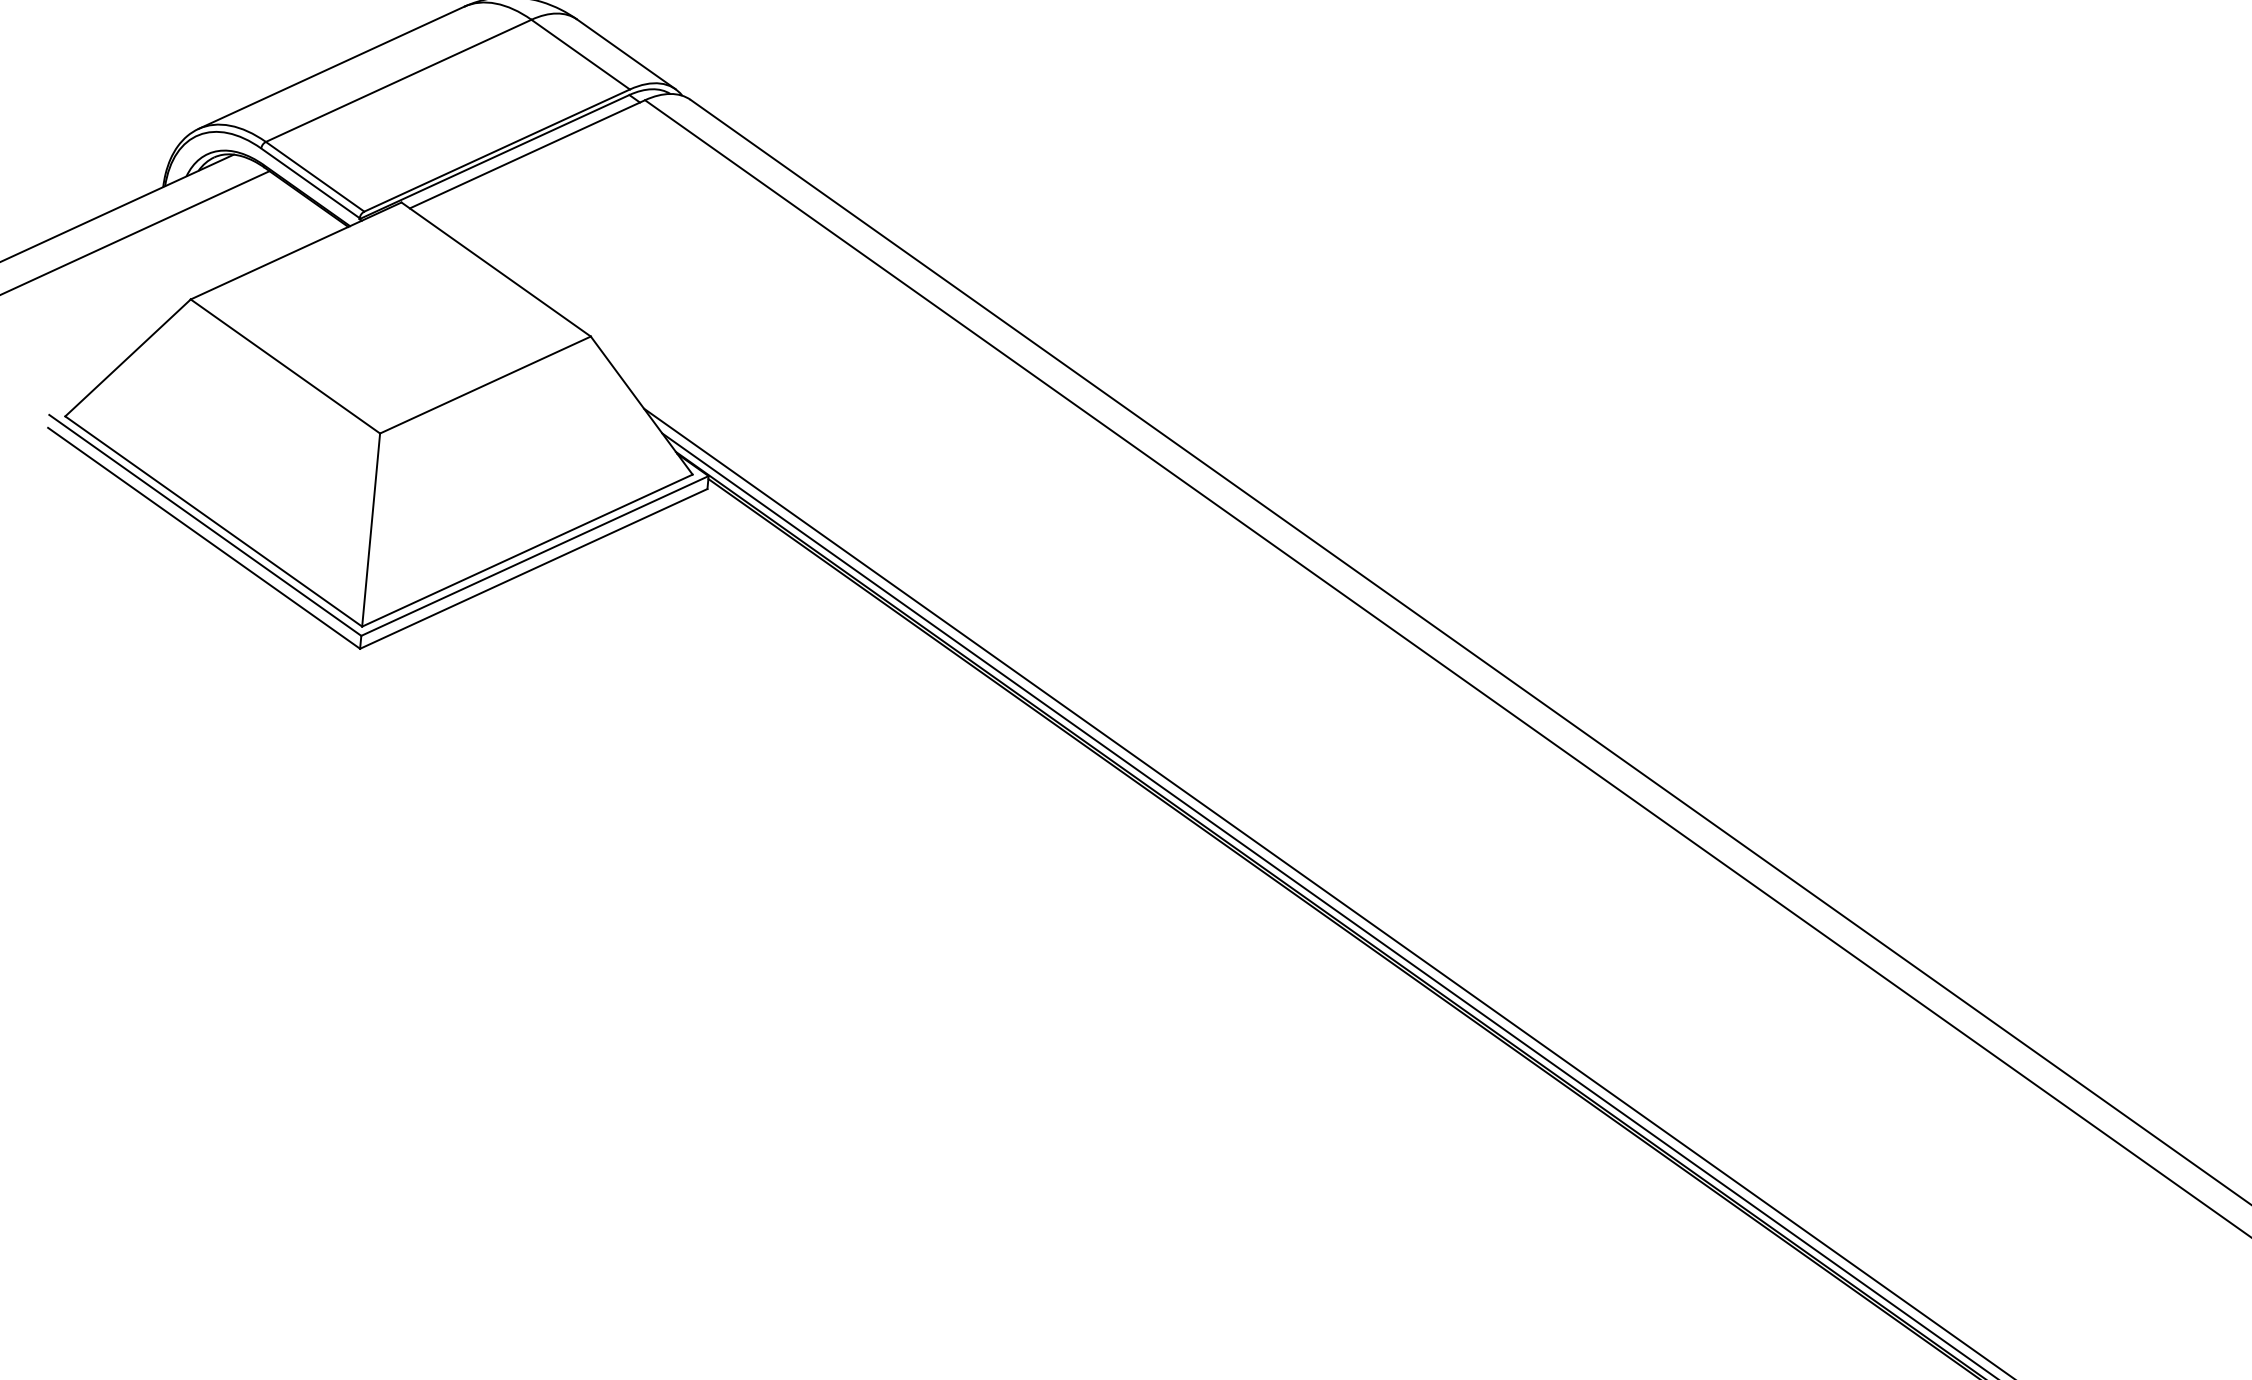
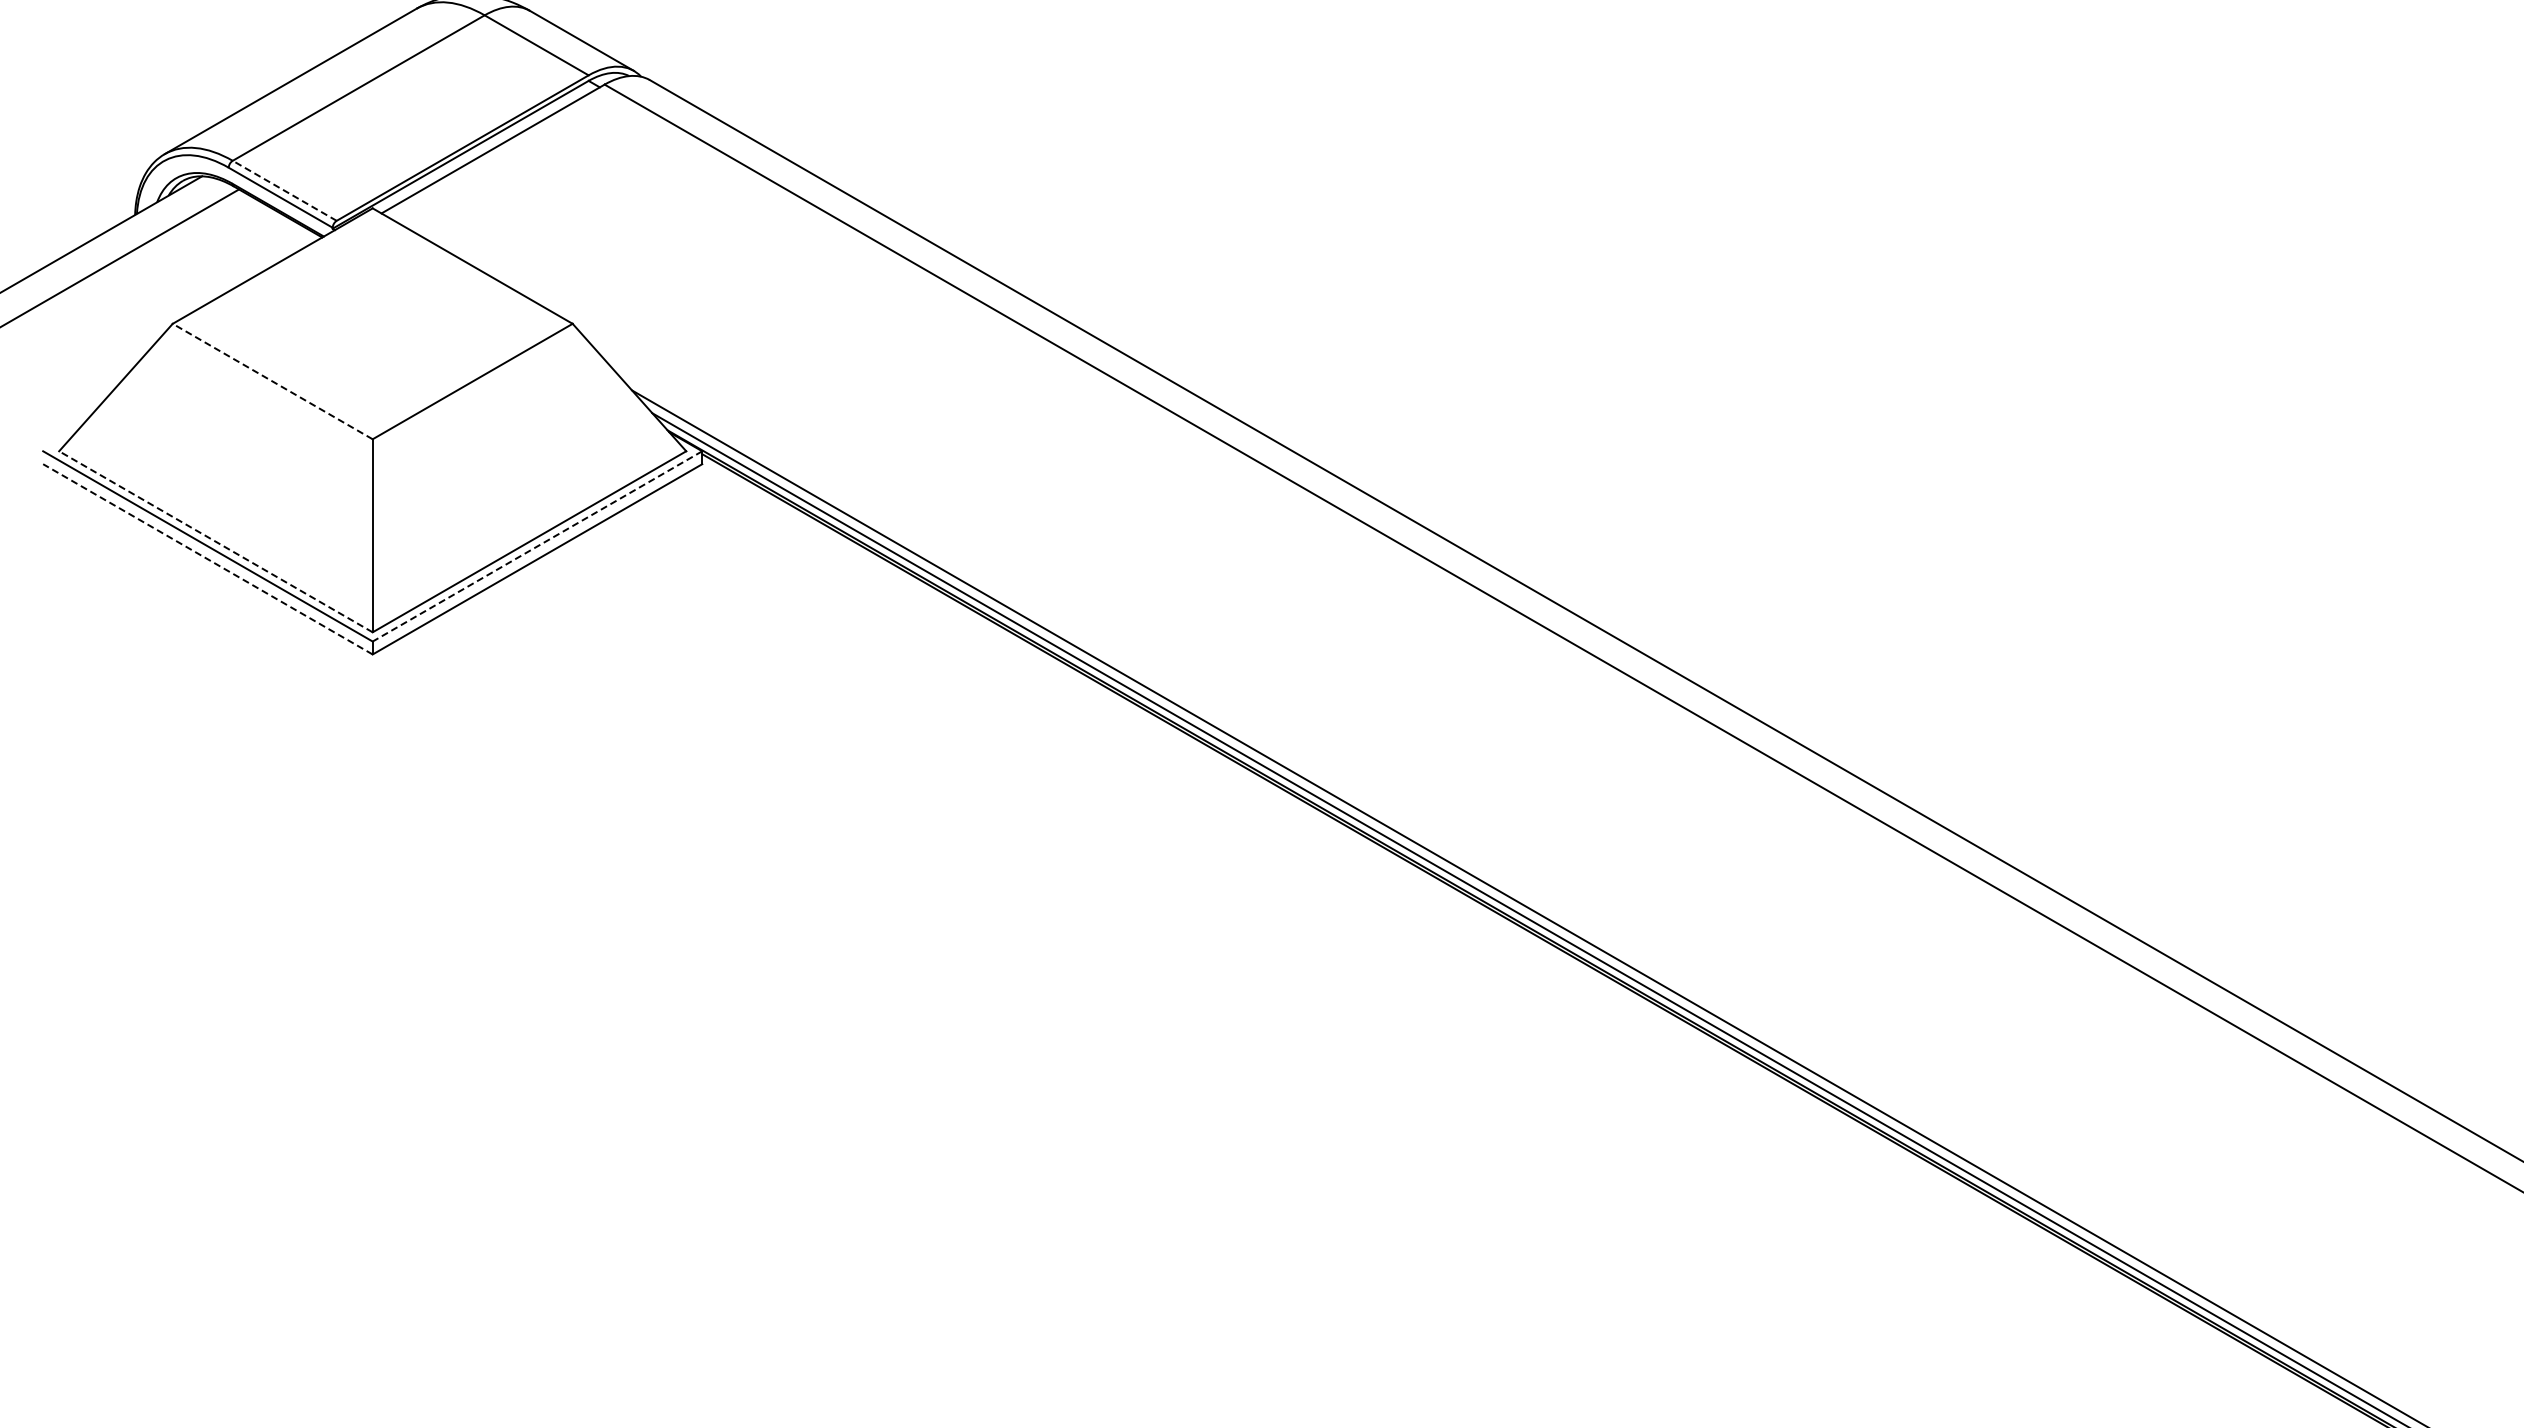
line: (314, 176) -> (284, 190), solid -> dashed
line: (285, 366) -> (272, 381), solid -> dashed
line: (213, 521) -> (215, 541), solid -> dashed
line: (203, 538) -> (207, 559), solid -> dashed
line: (535, 556) -> (537, 546), solid -> dashed

